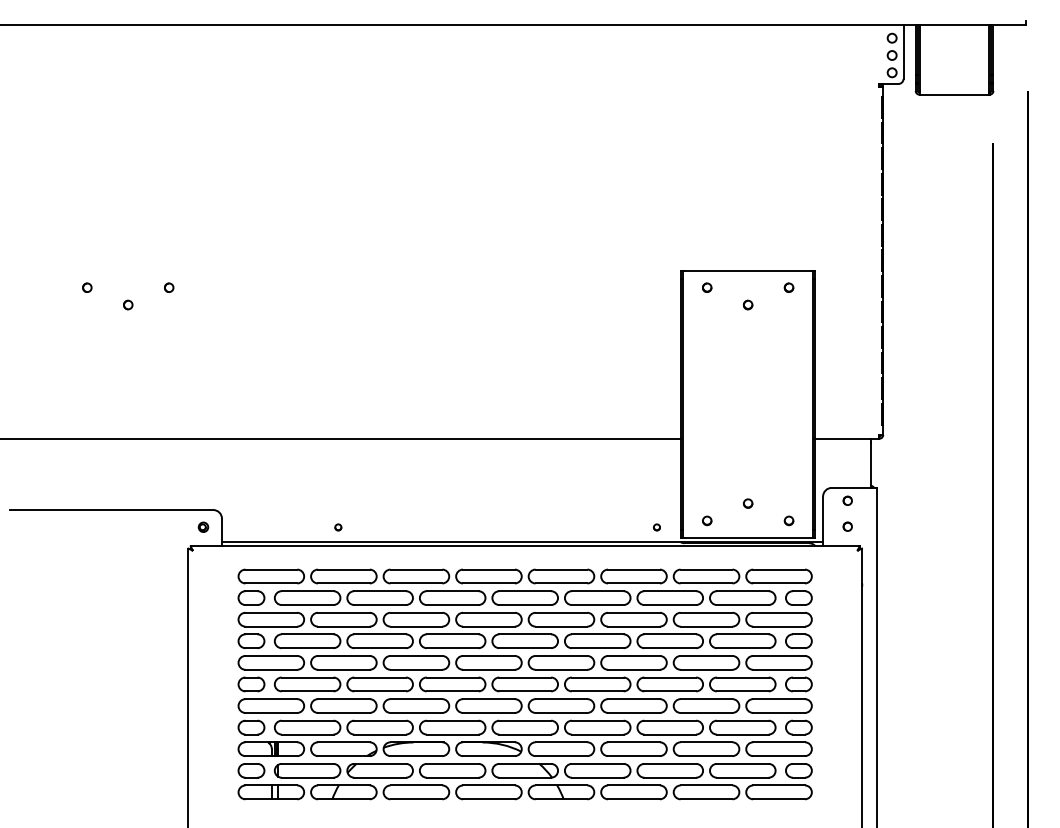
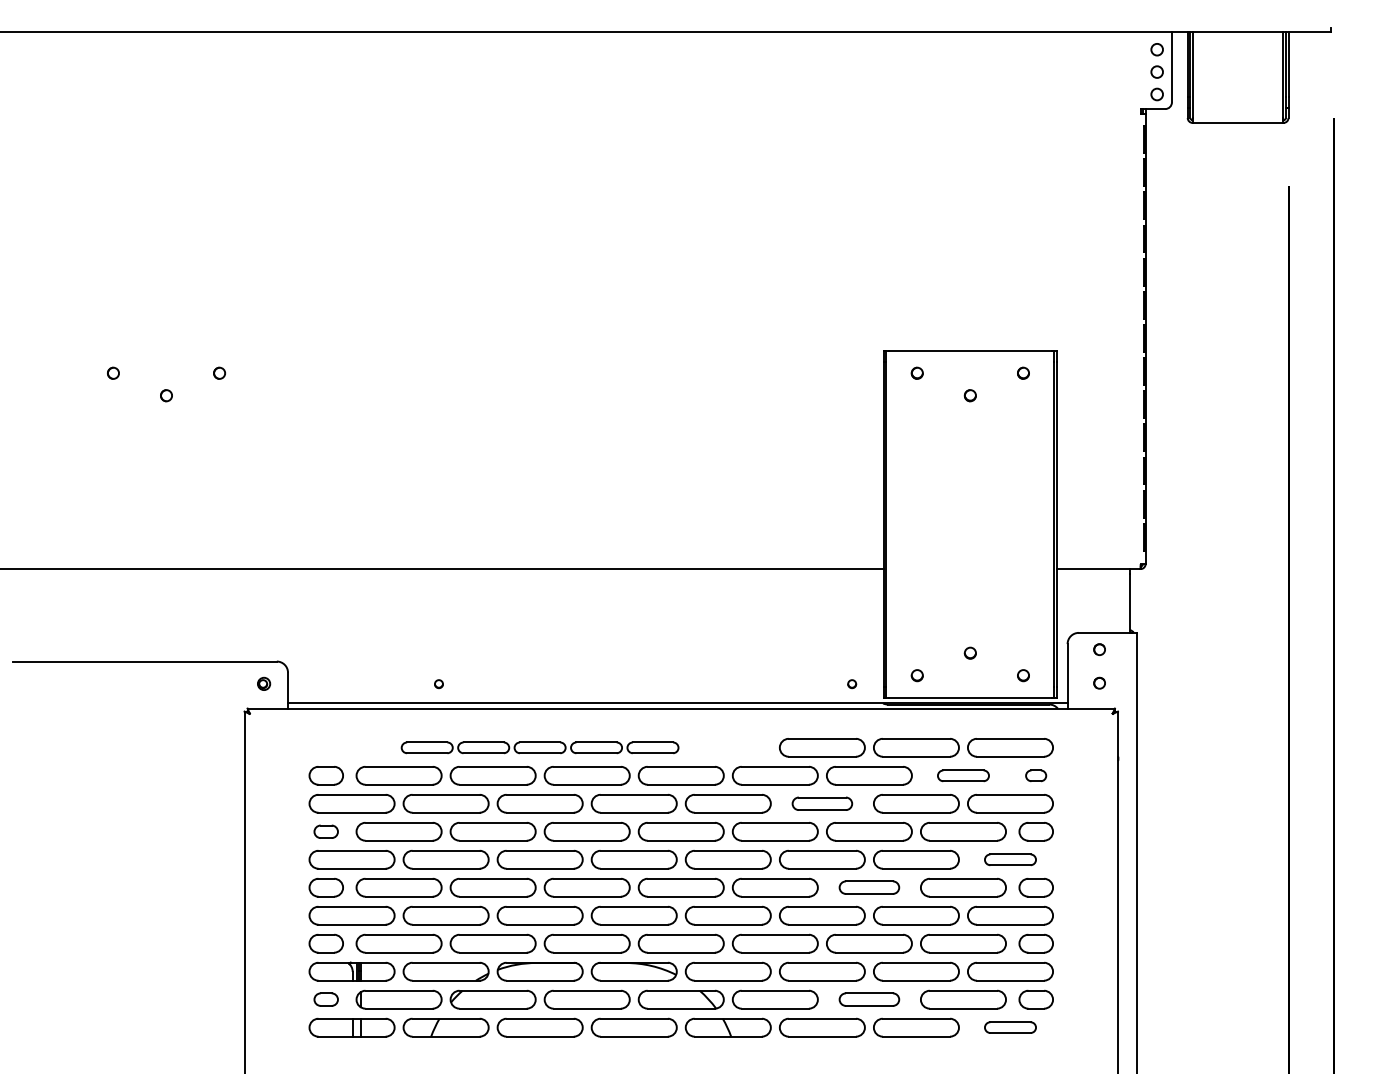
part: (415, 576) -> (539, 747), size x0.6
part: (742, 597) -> (963, 775), size x0.6
part: (798, 597) -> (1035, 775), size x0.6
part: (634, 619) -> (822, 803), size x0.7
part: (250, 641) -> (325, 831), size x0.7
part: (779, 662) -> (1010, 859), size x0.6
part: (670, 684) -> (869, 887), size x0.7
part: (250, 770) -> (325, 999), size x0.7
part: (670, 770) -> (869, 999), size x0.7
part: (779, 792) -> (1010, 1027), size x0.6

